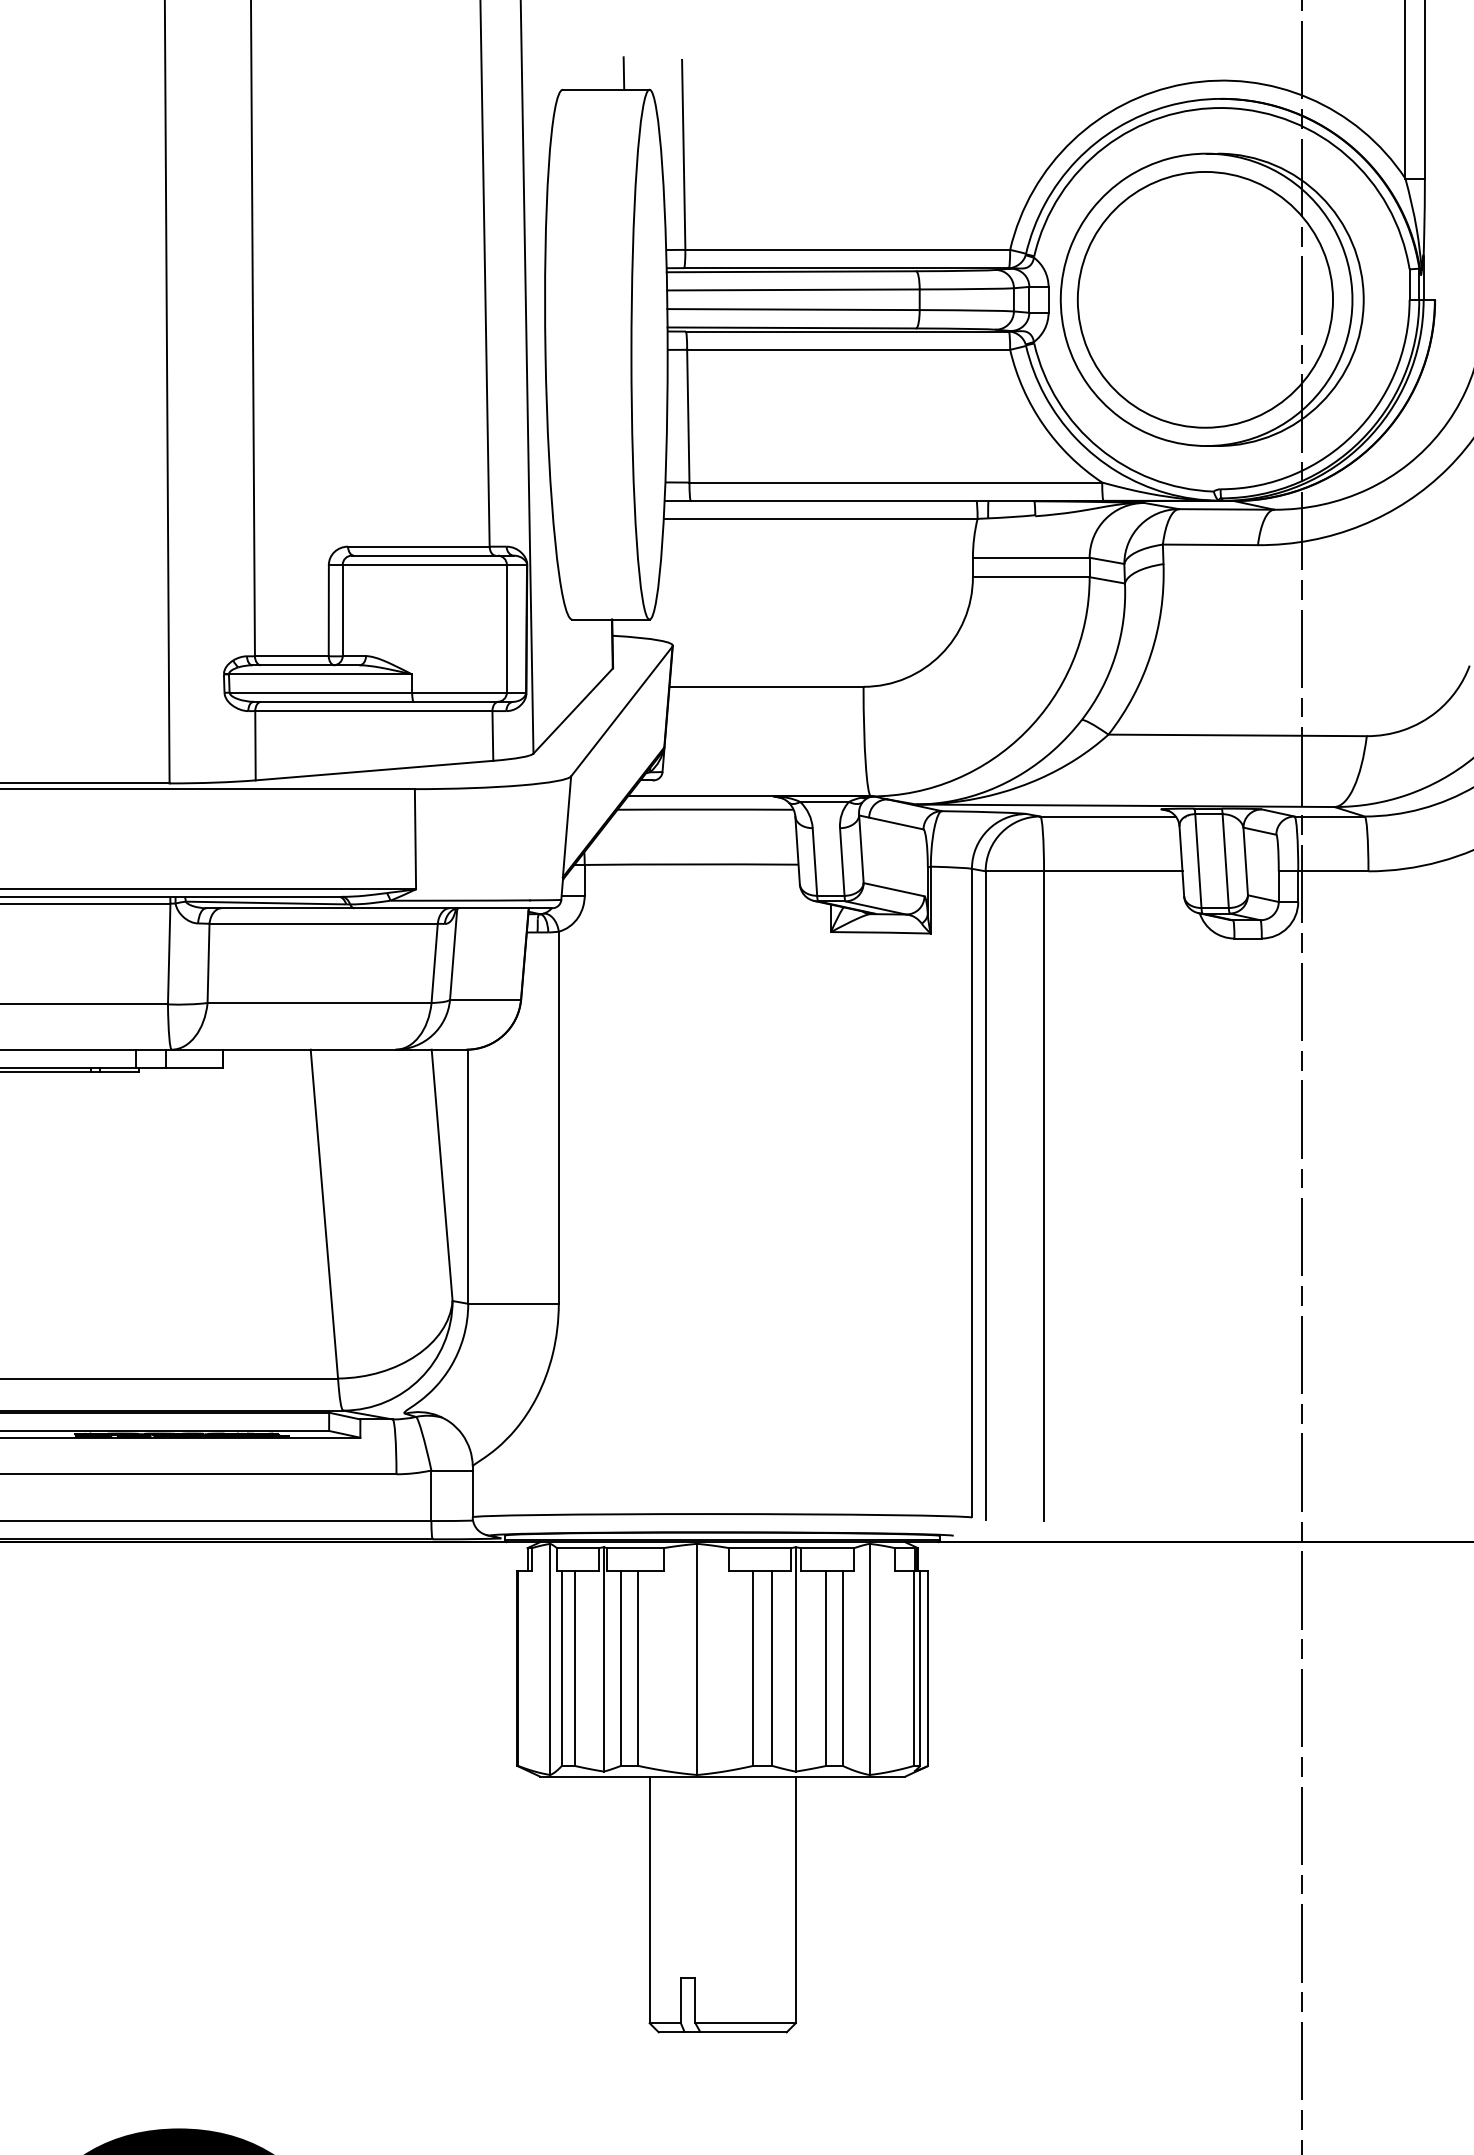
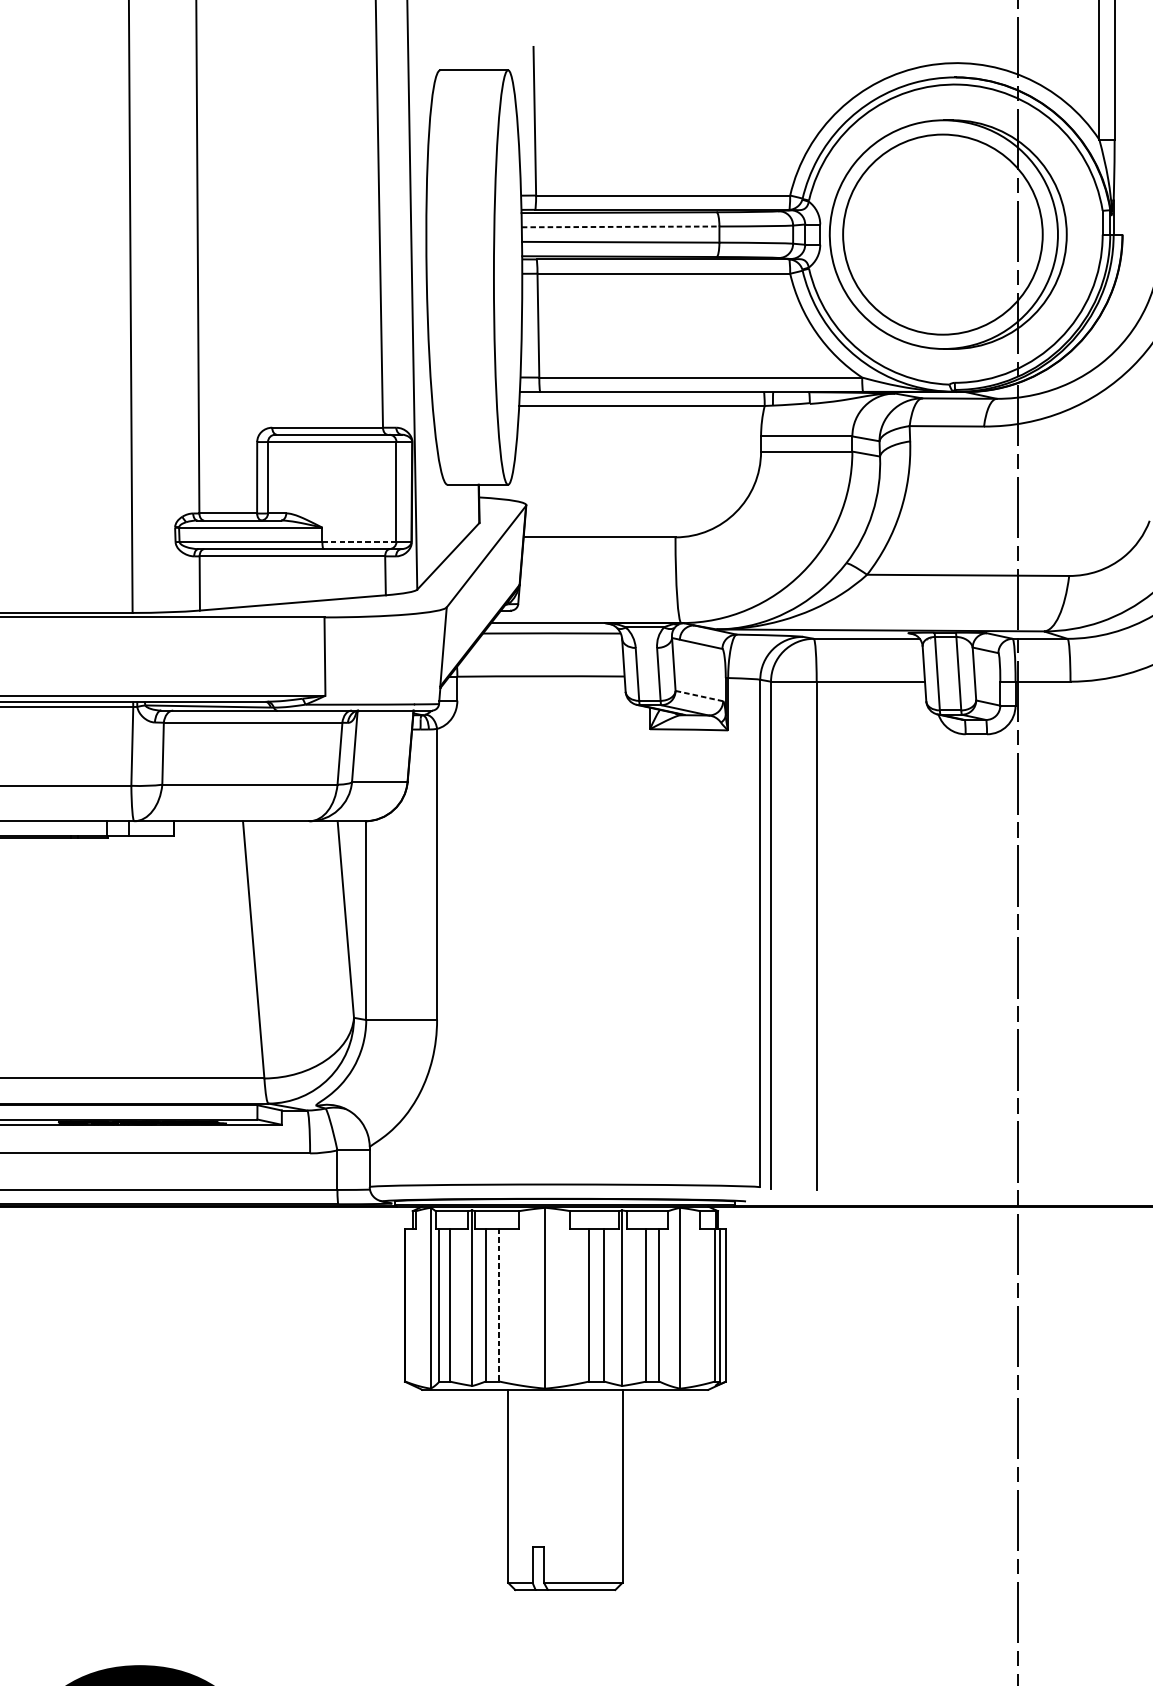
line: (623, 73) -> (487, 57), removed
line: (793, 289) -> (620, 226), solid -> dashed
line: (460, 692) -> (360, 541), solid -> dashed
line: (893, 889) -> (698, 695), solid -> dashed
line: (638, 1668) -> (499, 1305), solid -> dashed

